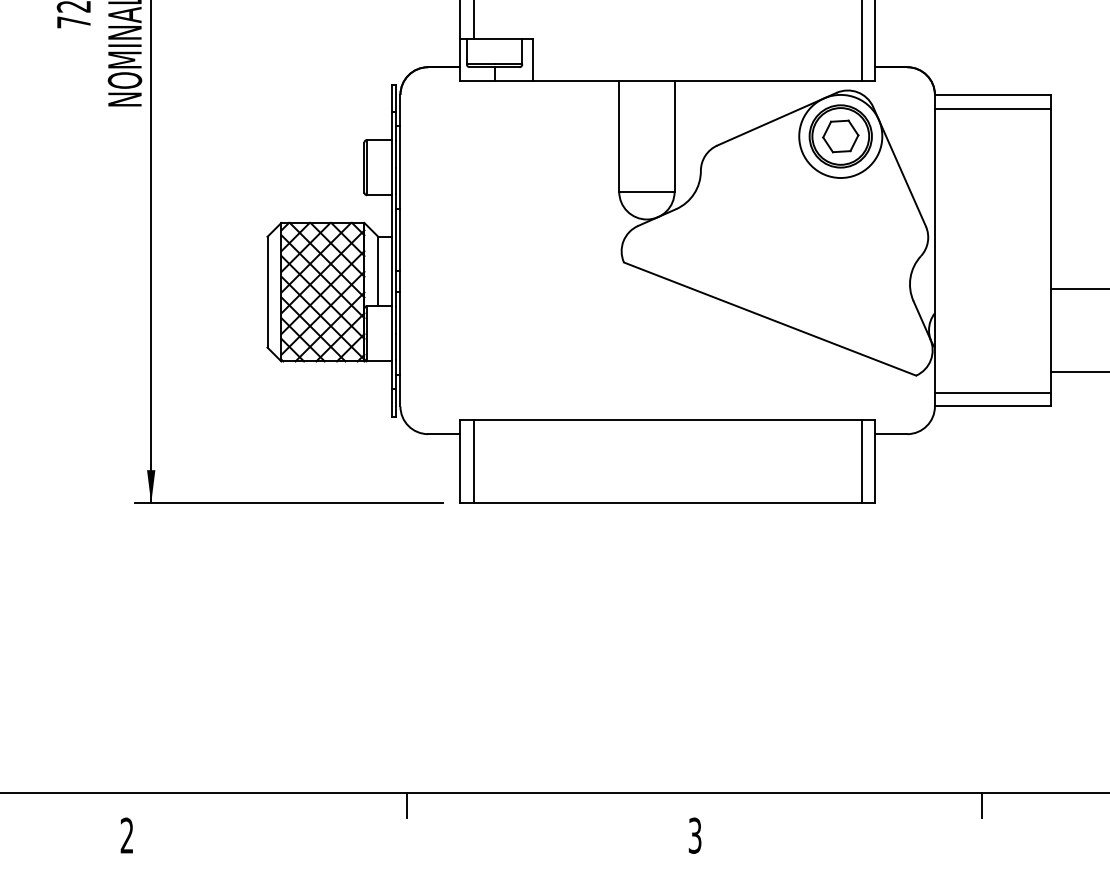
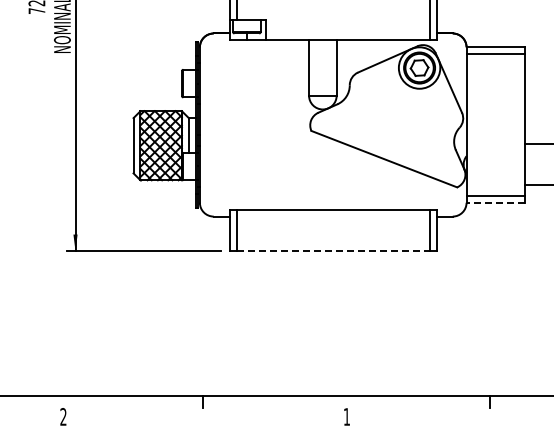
line: (992, 405) -> (495, 202), solid -> dashed
line: (668, 504) -> (333, 251), solid -> dashed
text: (694, 834) -> (346, 416), 3 -> 1

